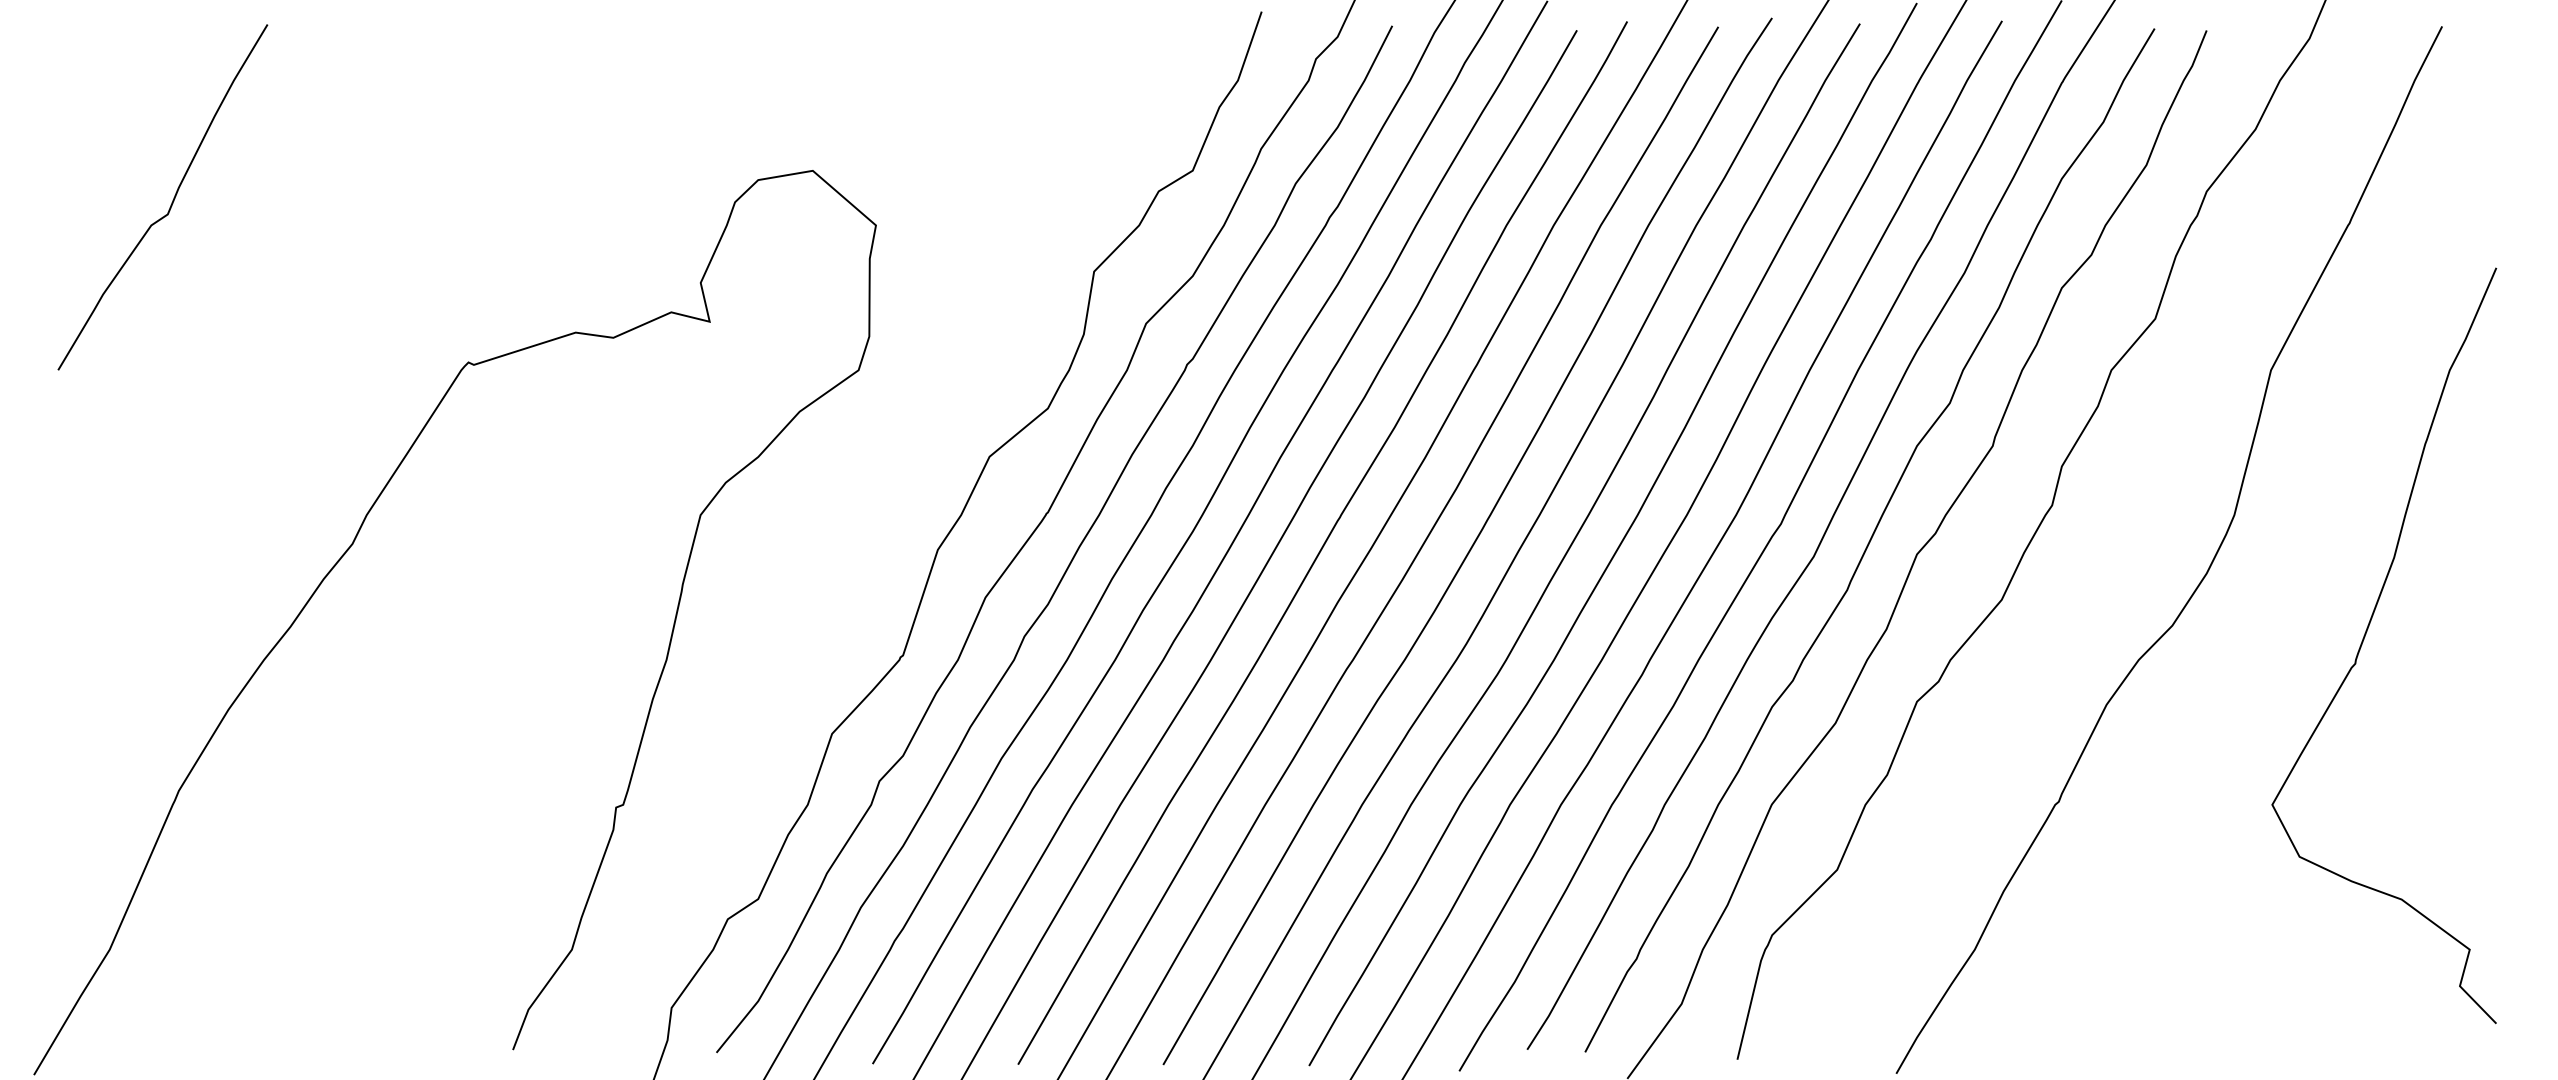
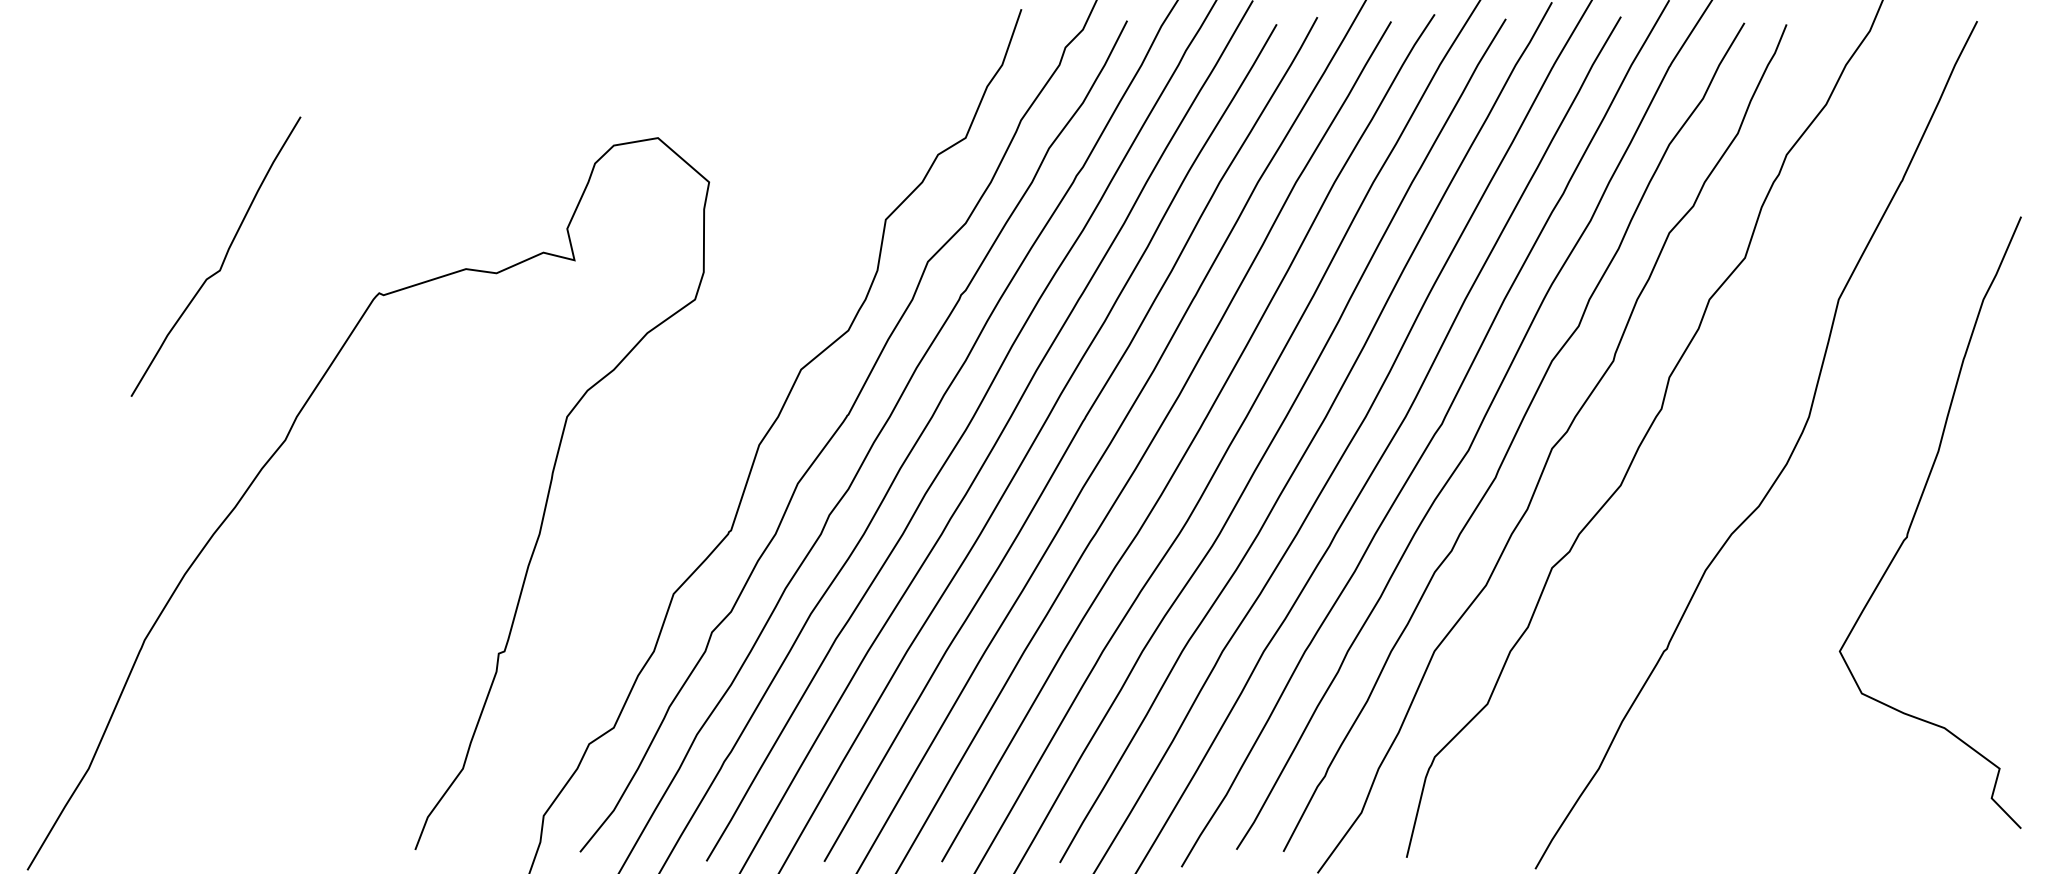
curve: (171, 202) -> (222, 260), moved

